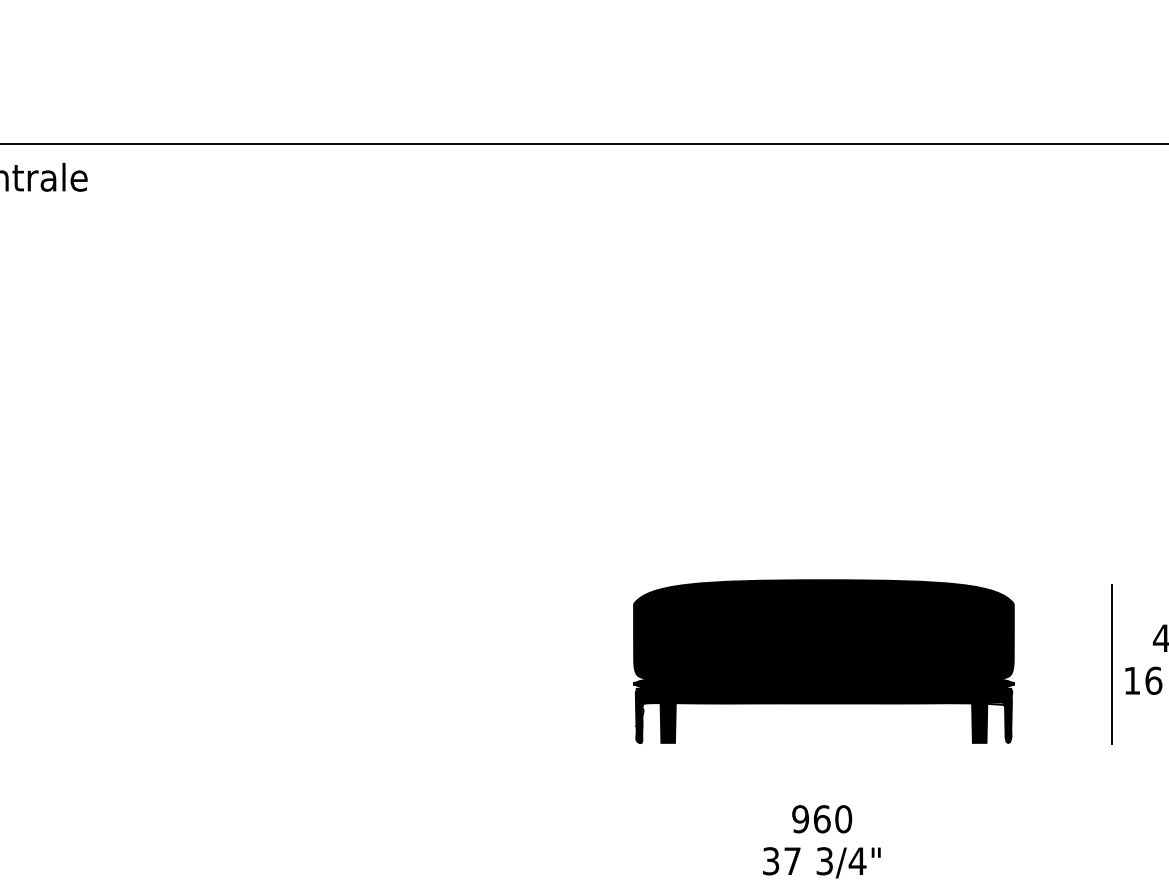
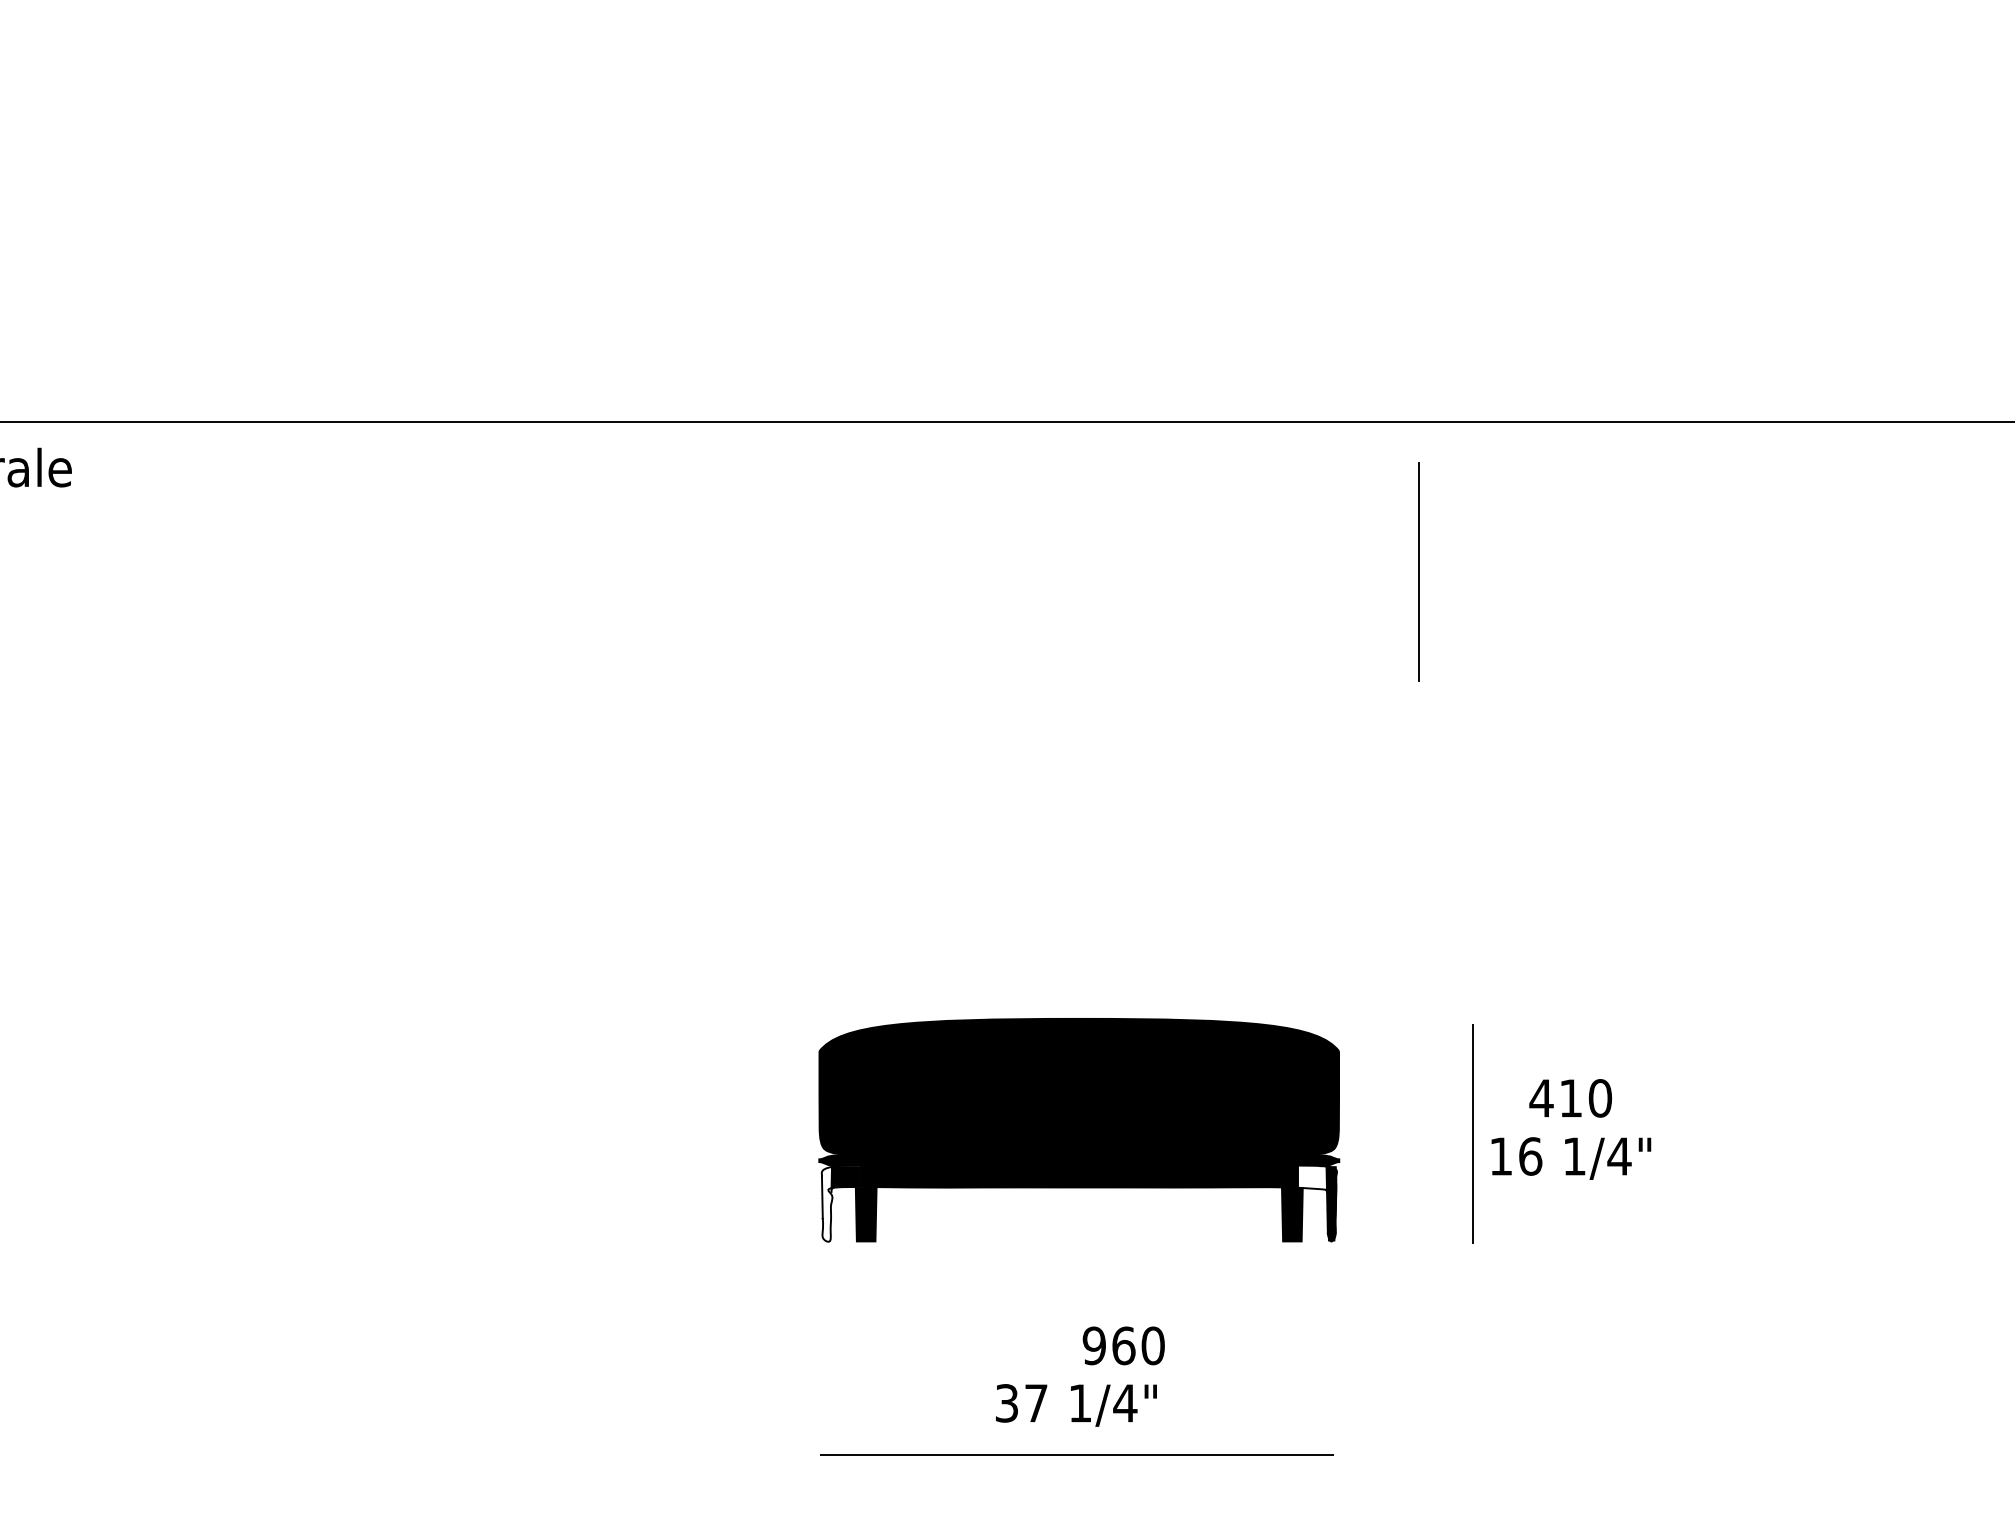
line: (1071, 253) -> (1418, 571), added
fill: (994, 697) -> (1312, 1179), removed
fill: (639, 715) -> (826, 1203), removed
text: (821, 818) -> (1123, 1345), moved
text: (824, 861) -> (1080, 1403), 3/4" -> 1/4"

